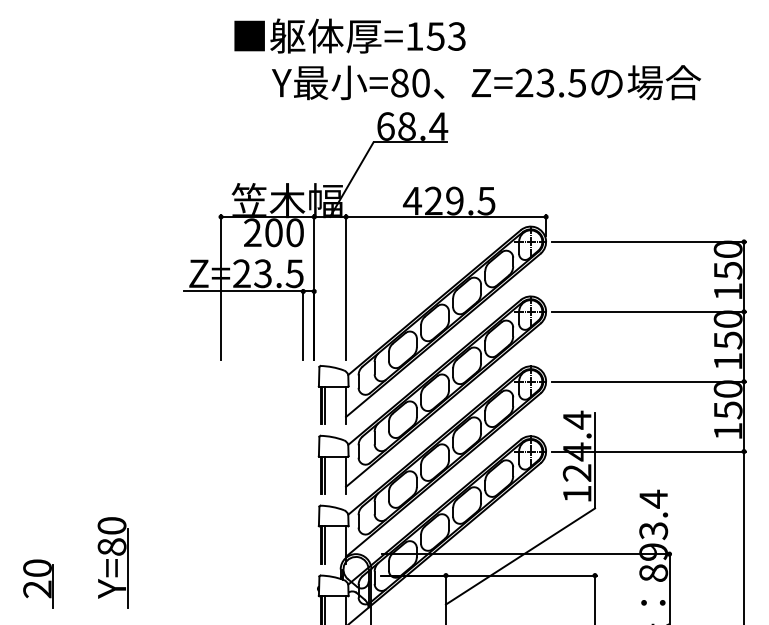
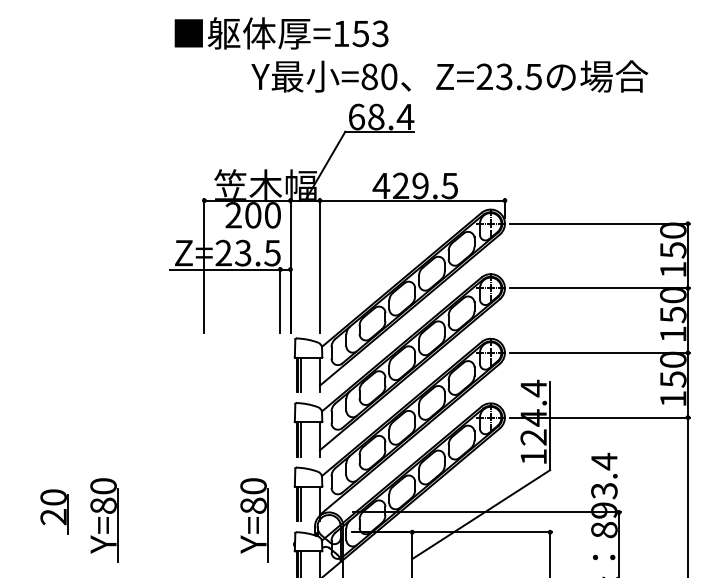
text: (349, 36) -> (281, 33), moved
part: (275, 562) -> (254, 520), added
part: (38, 583) -> (54, 511), moved

